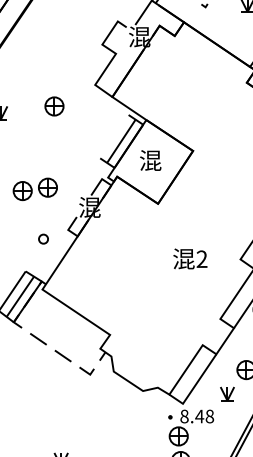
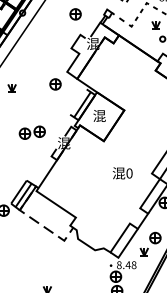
part: (54, 106) -> (55, 84), moved
part: (42, 238) -> (36, 161), removed
text: (201, 259) -> (129, 173), 2 -> 0

